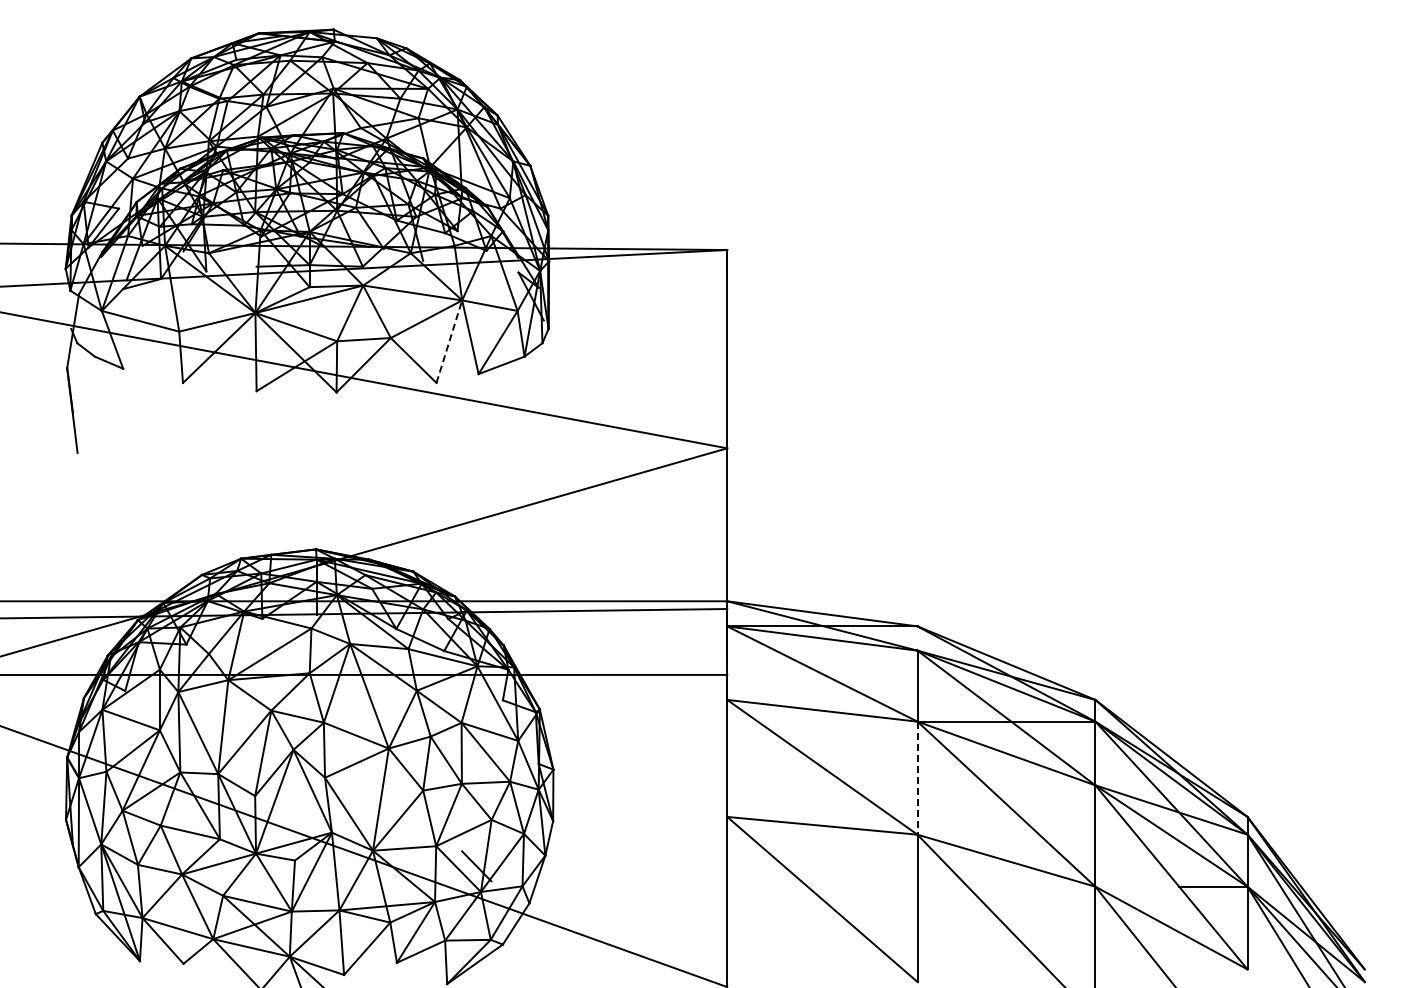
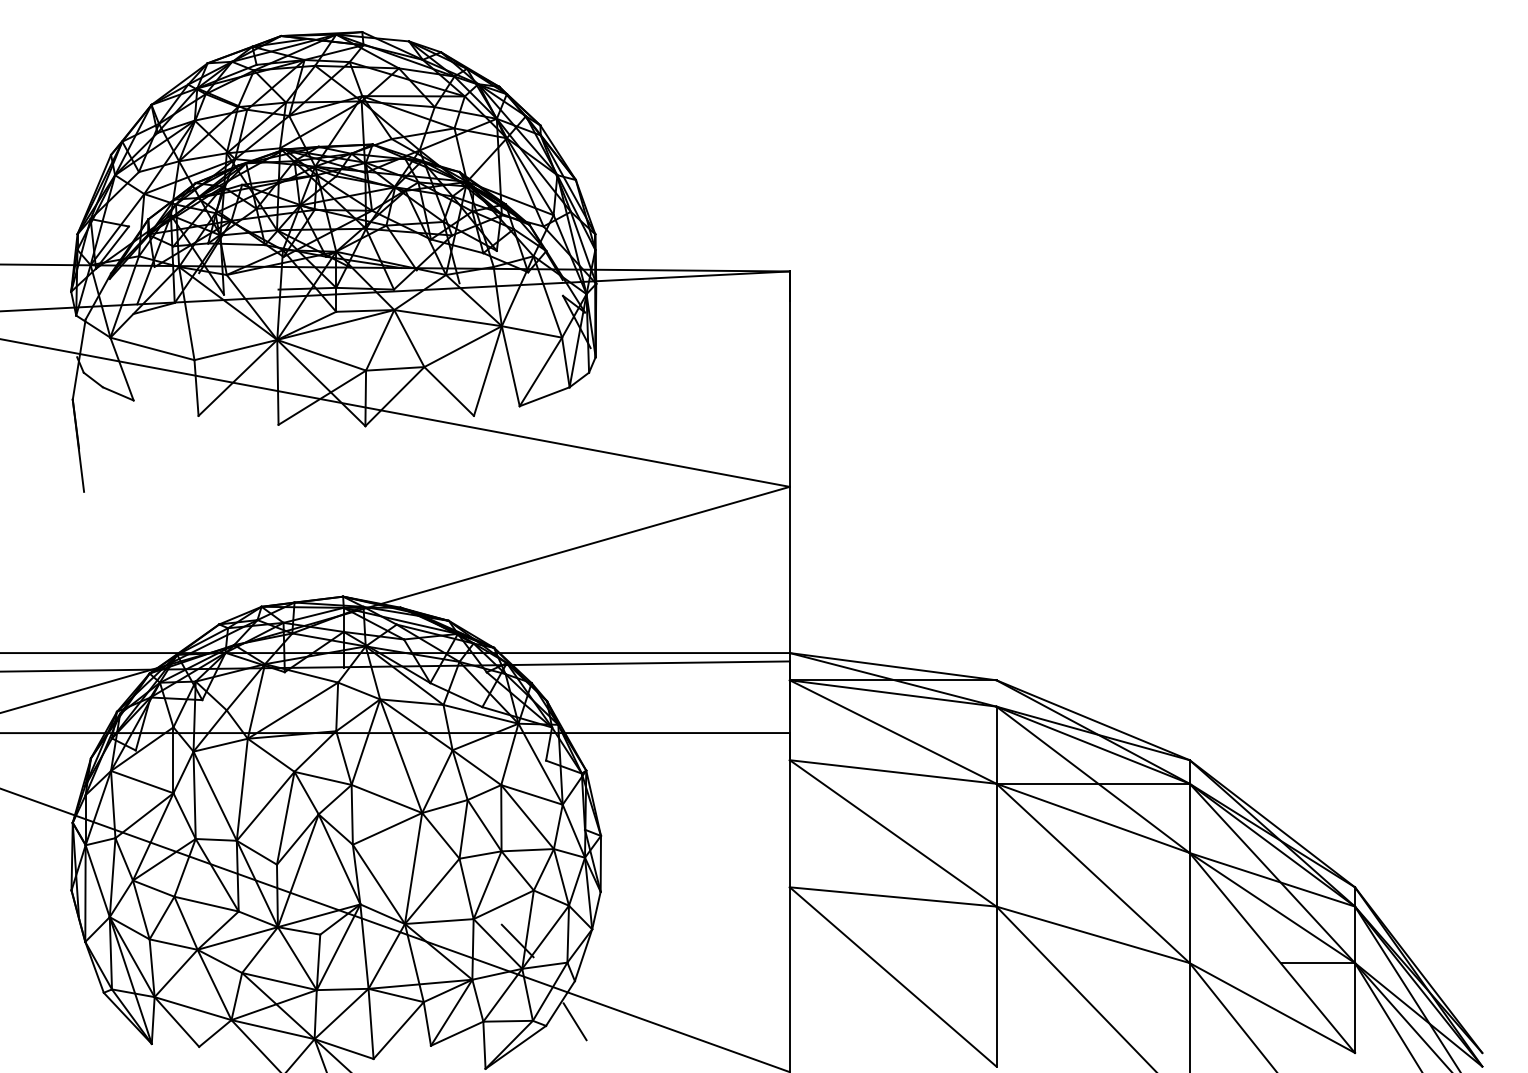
line: (449, 341) -> (488, 370), dashed -> solid
line: (917, 778) -> (996, 845), dashed -> solid
line: (529, 940) -> (574, 1021), added

